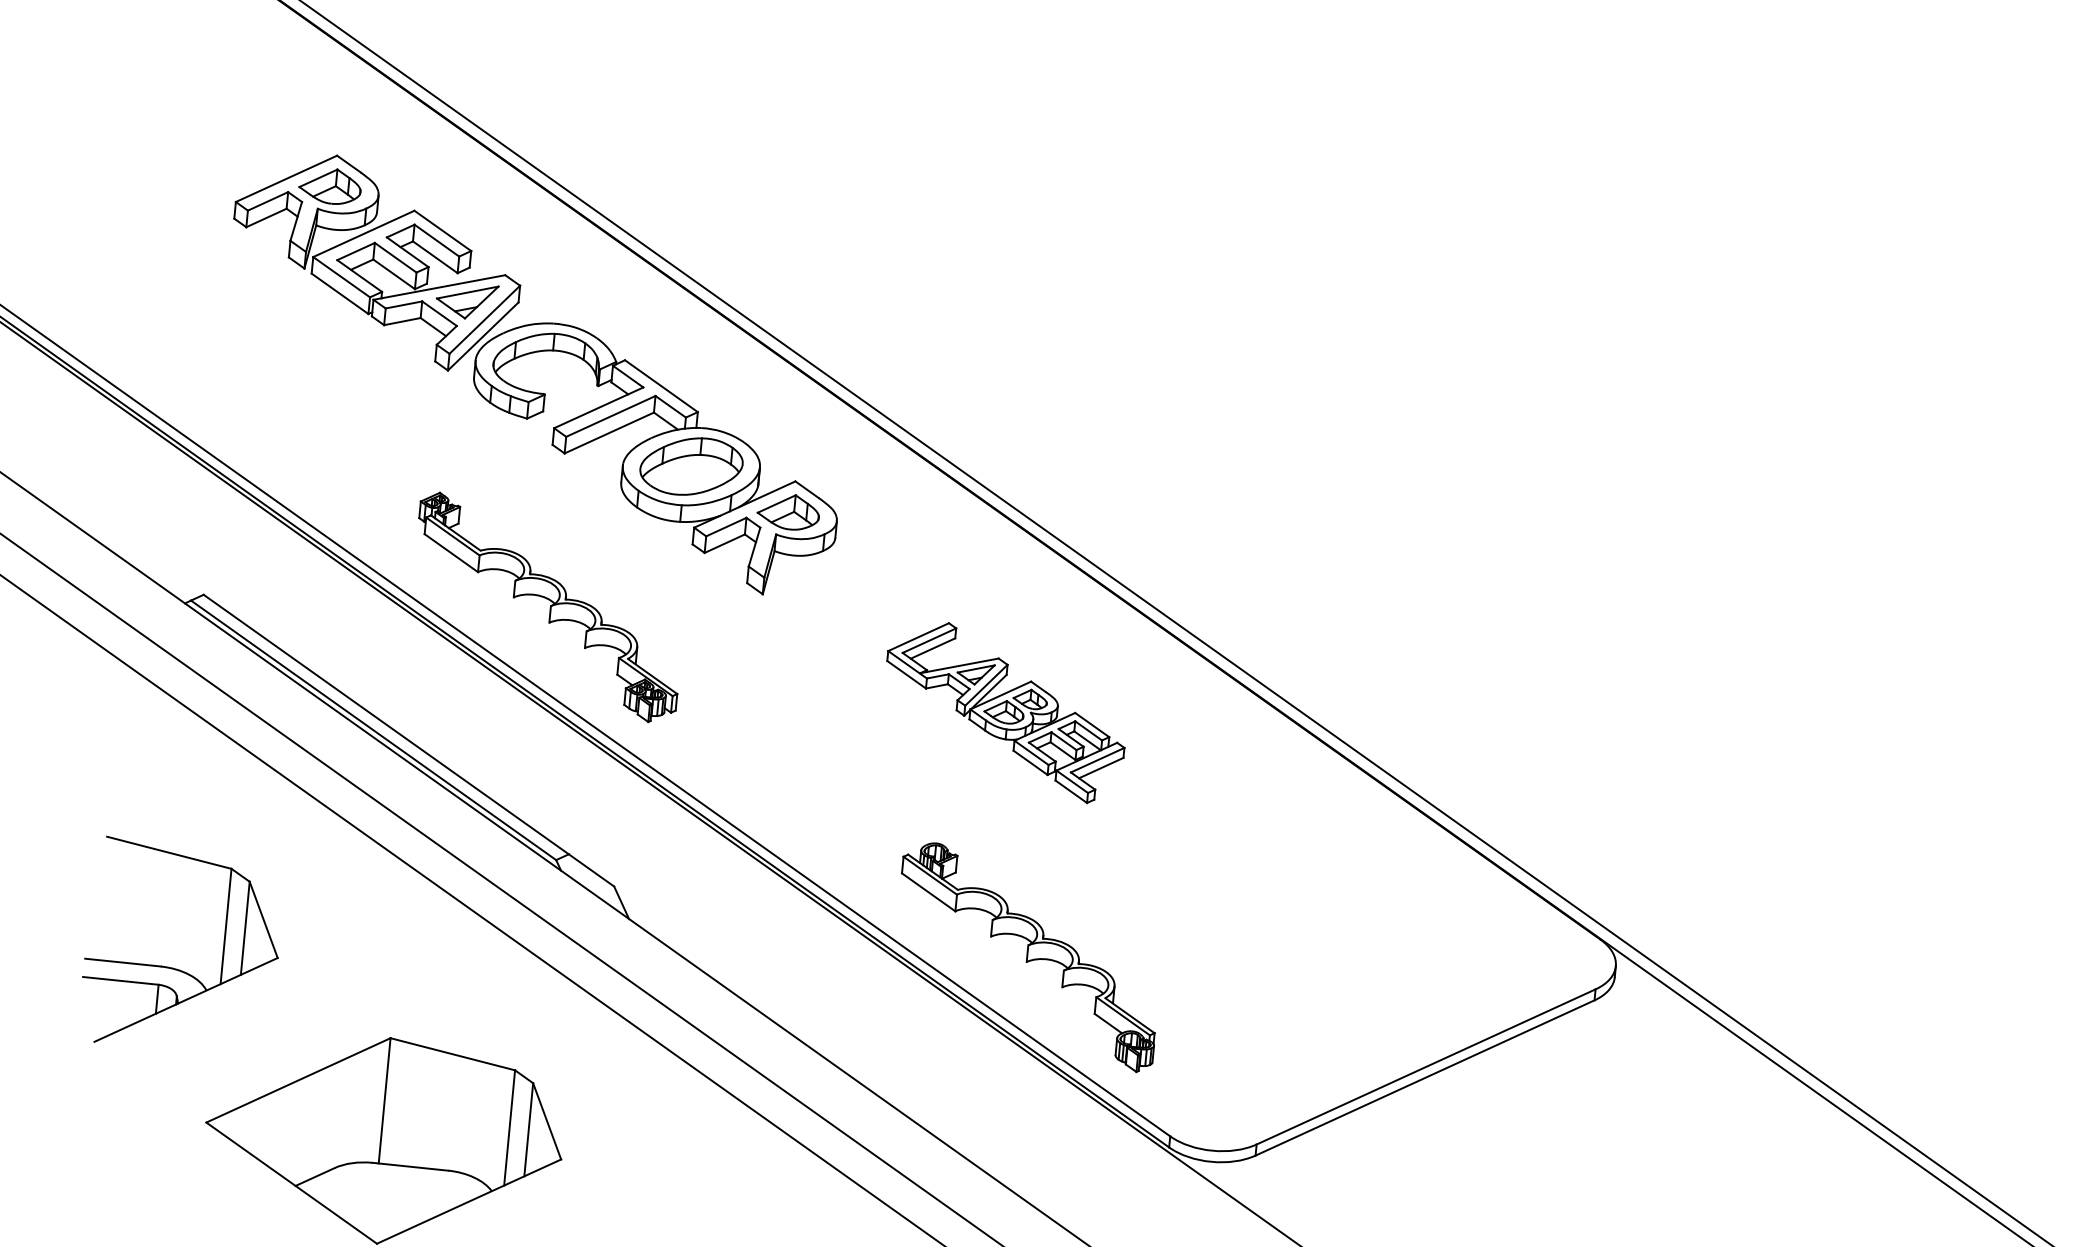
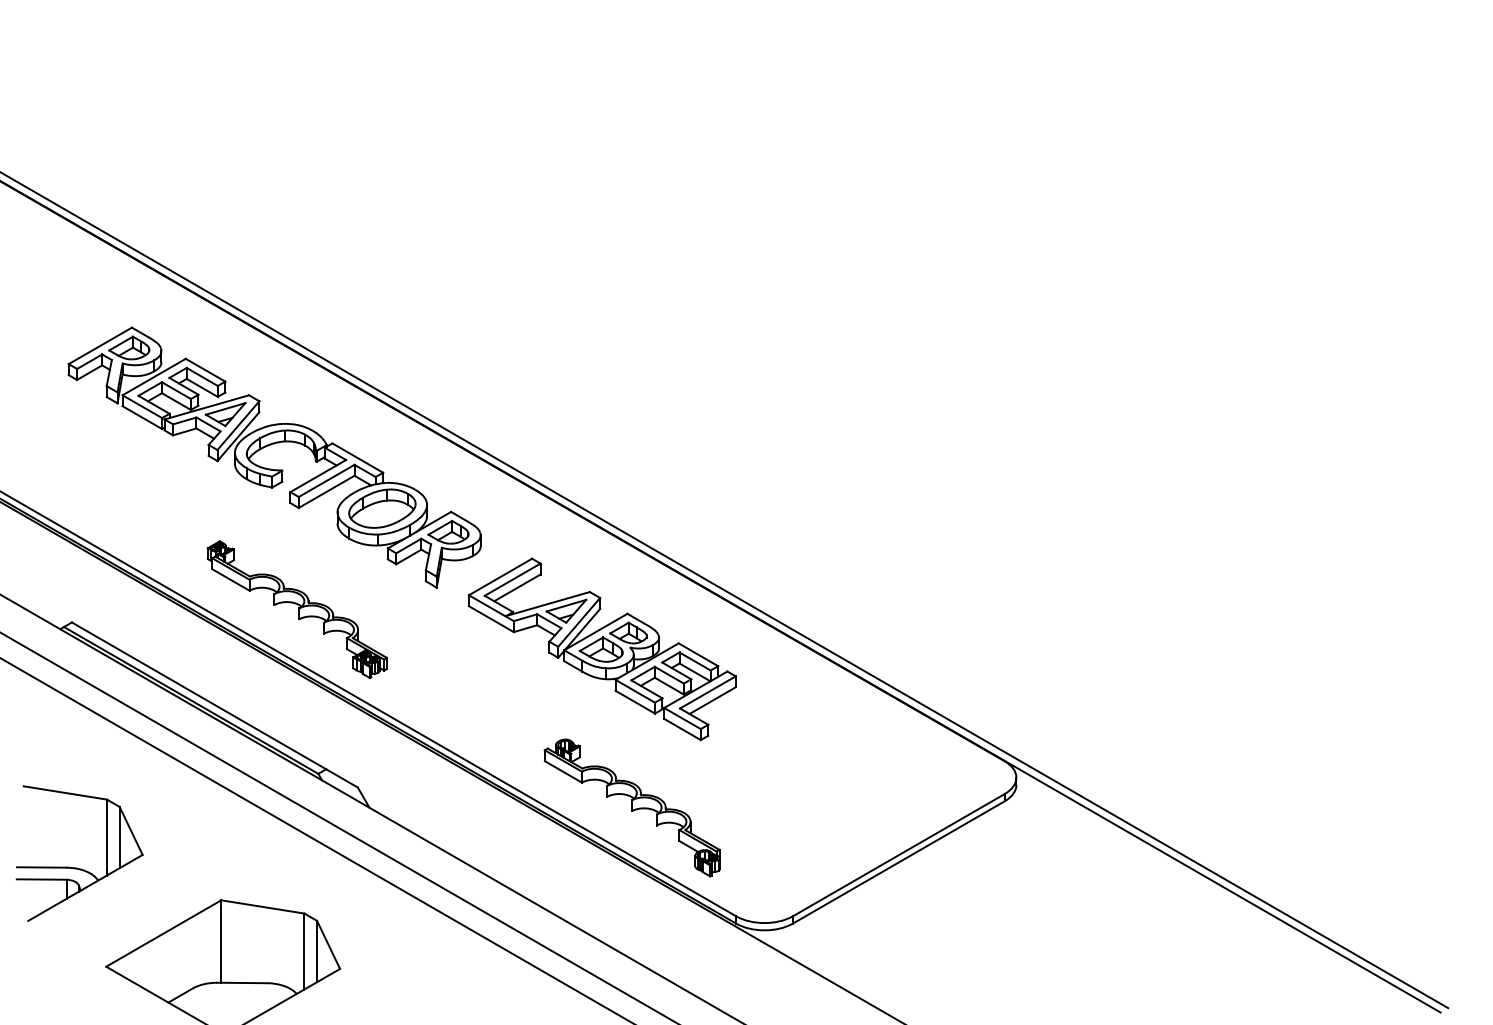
part: (1004, 711) -> (601, 649), size x1.67

